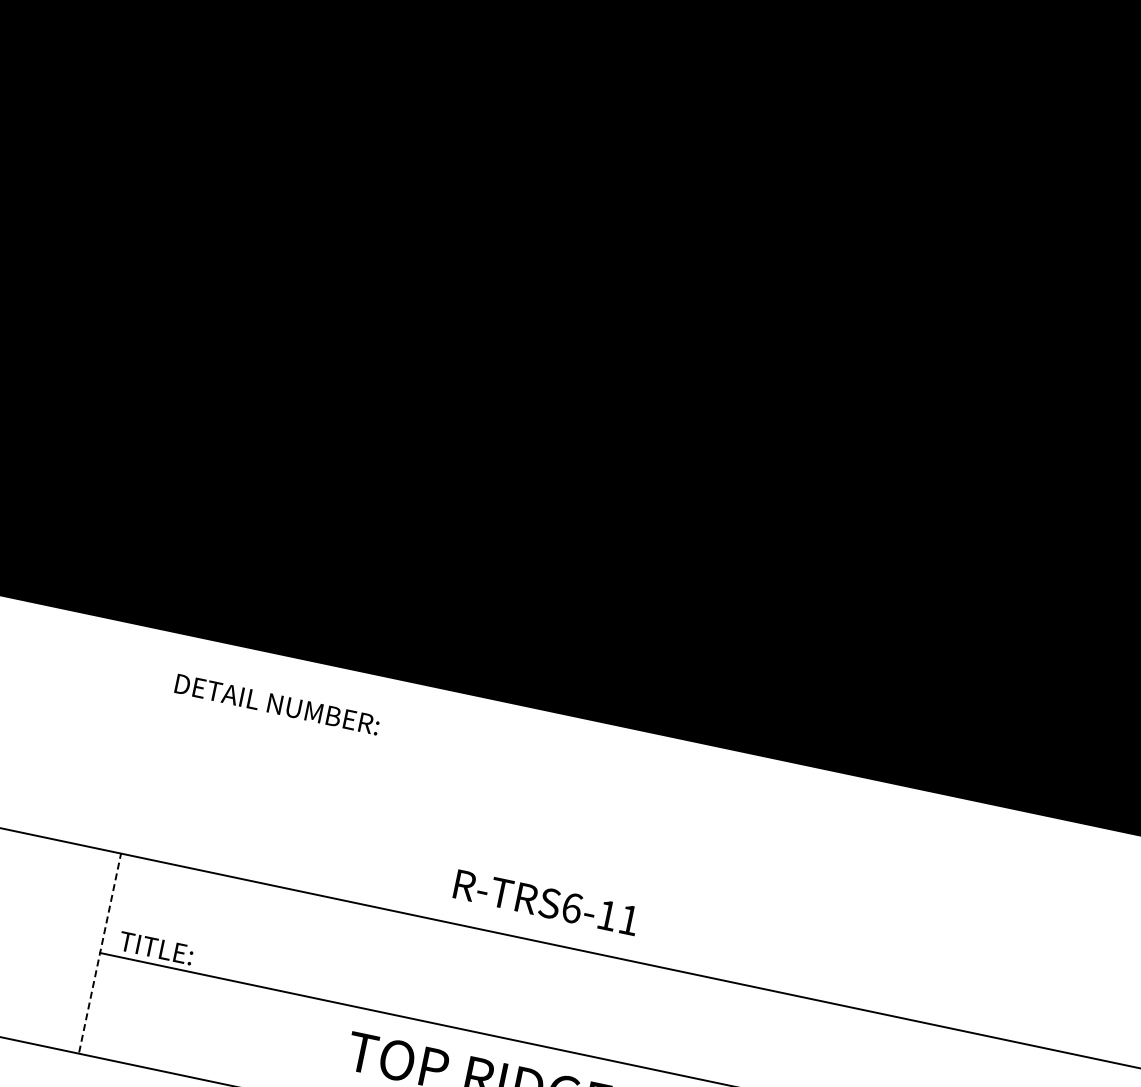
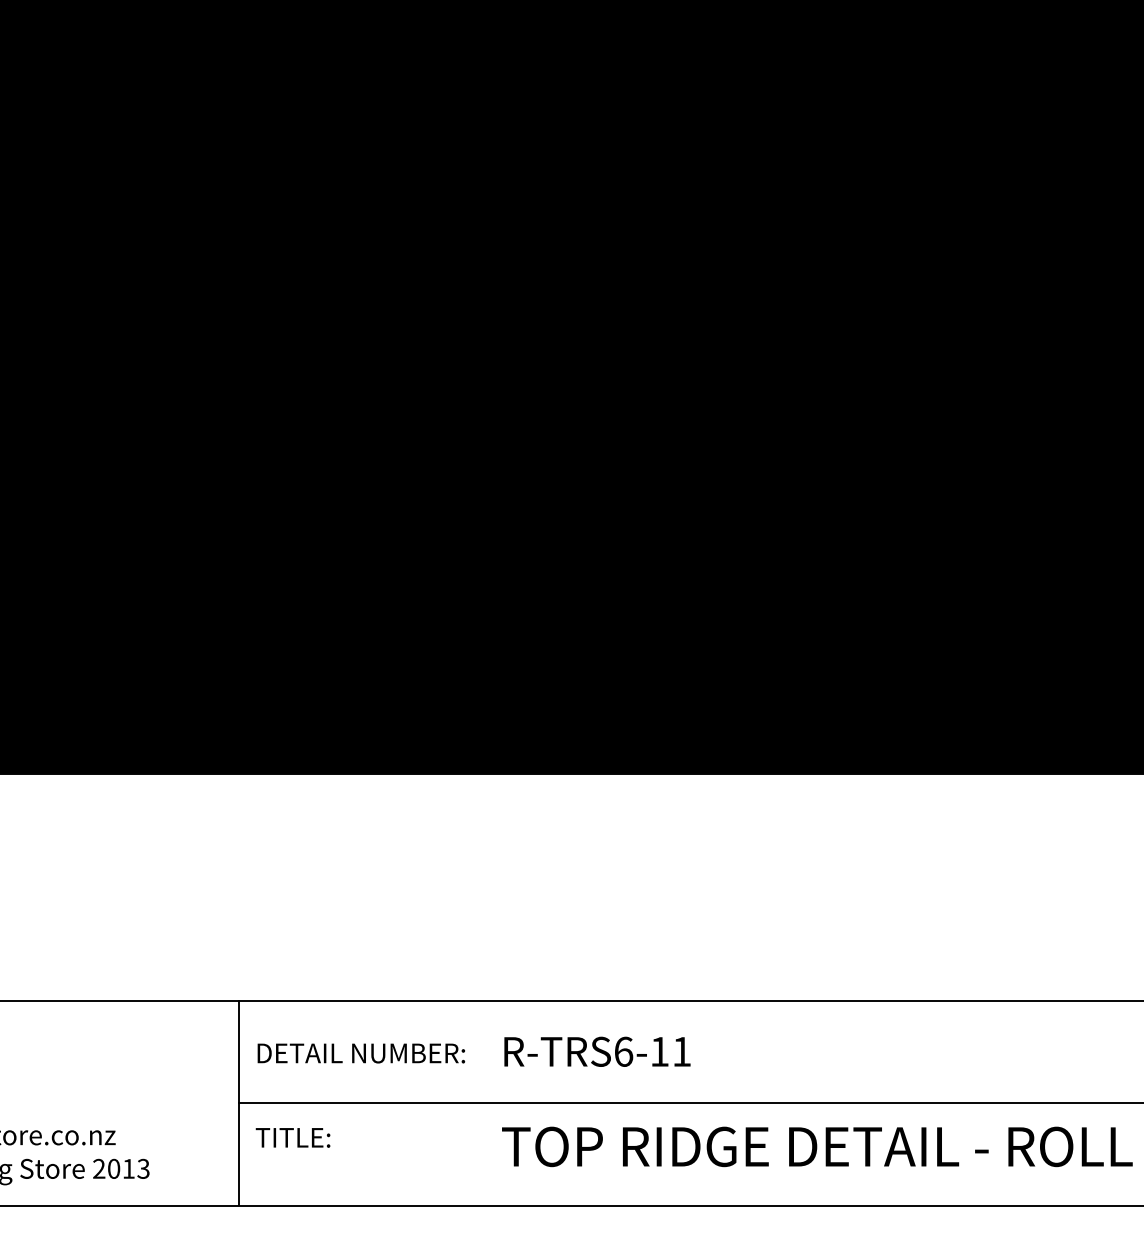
text: (277, 704) -> (361, 1053), moved
text: (546, 902) -> (597, 1051), moved
text: (155, 947) -> (292, 1137), moved
line: (100, 953) -> (239, 1103), dashed -> solid

